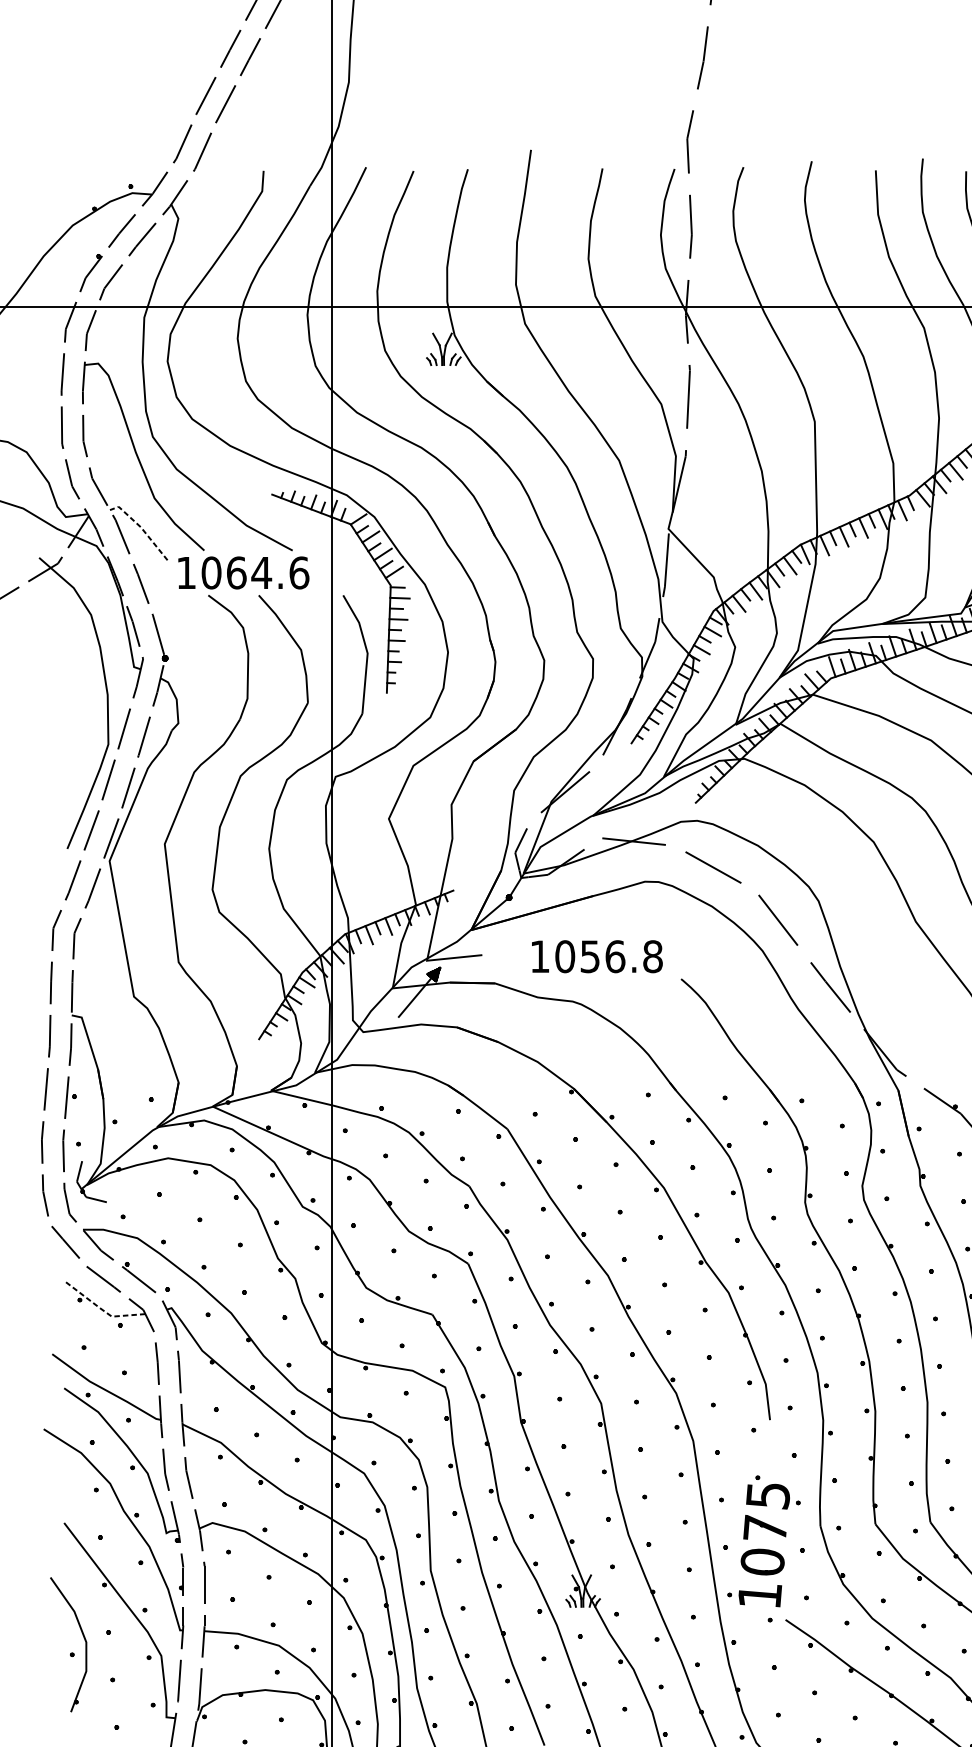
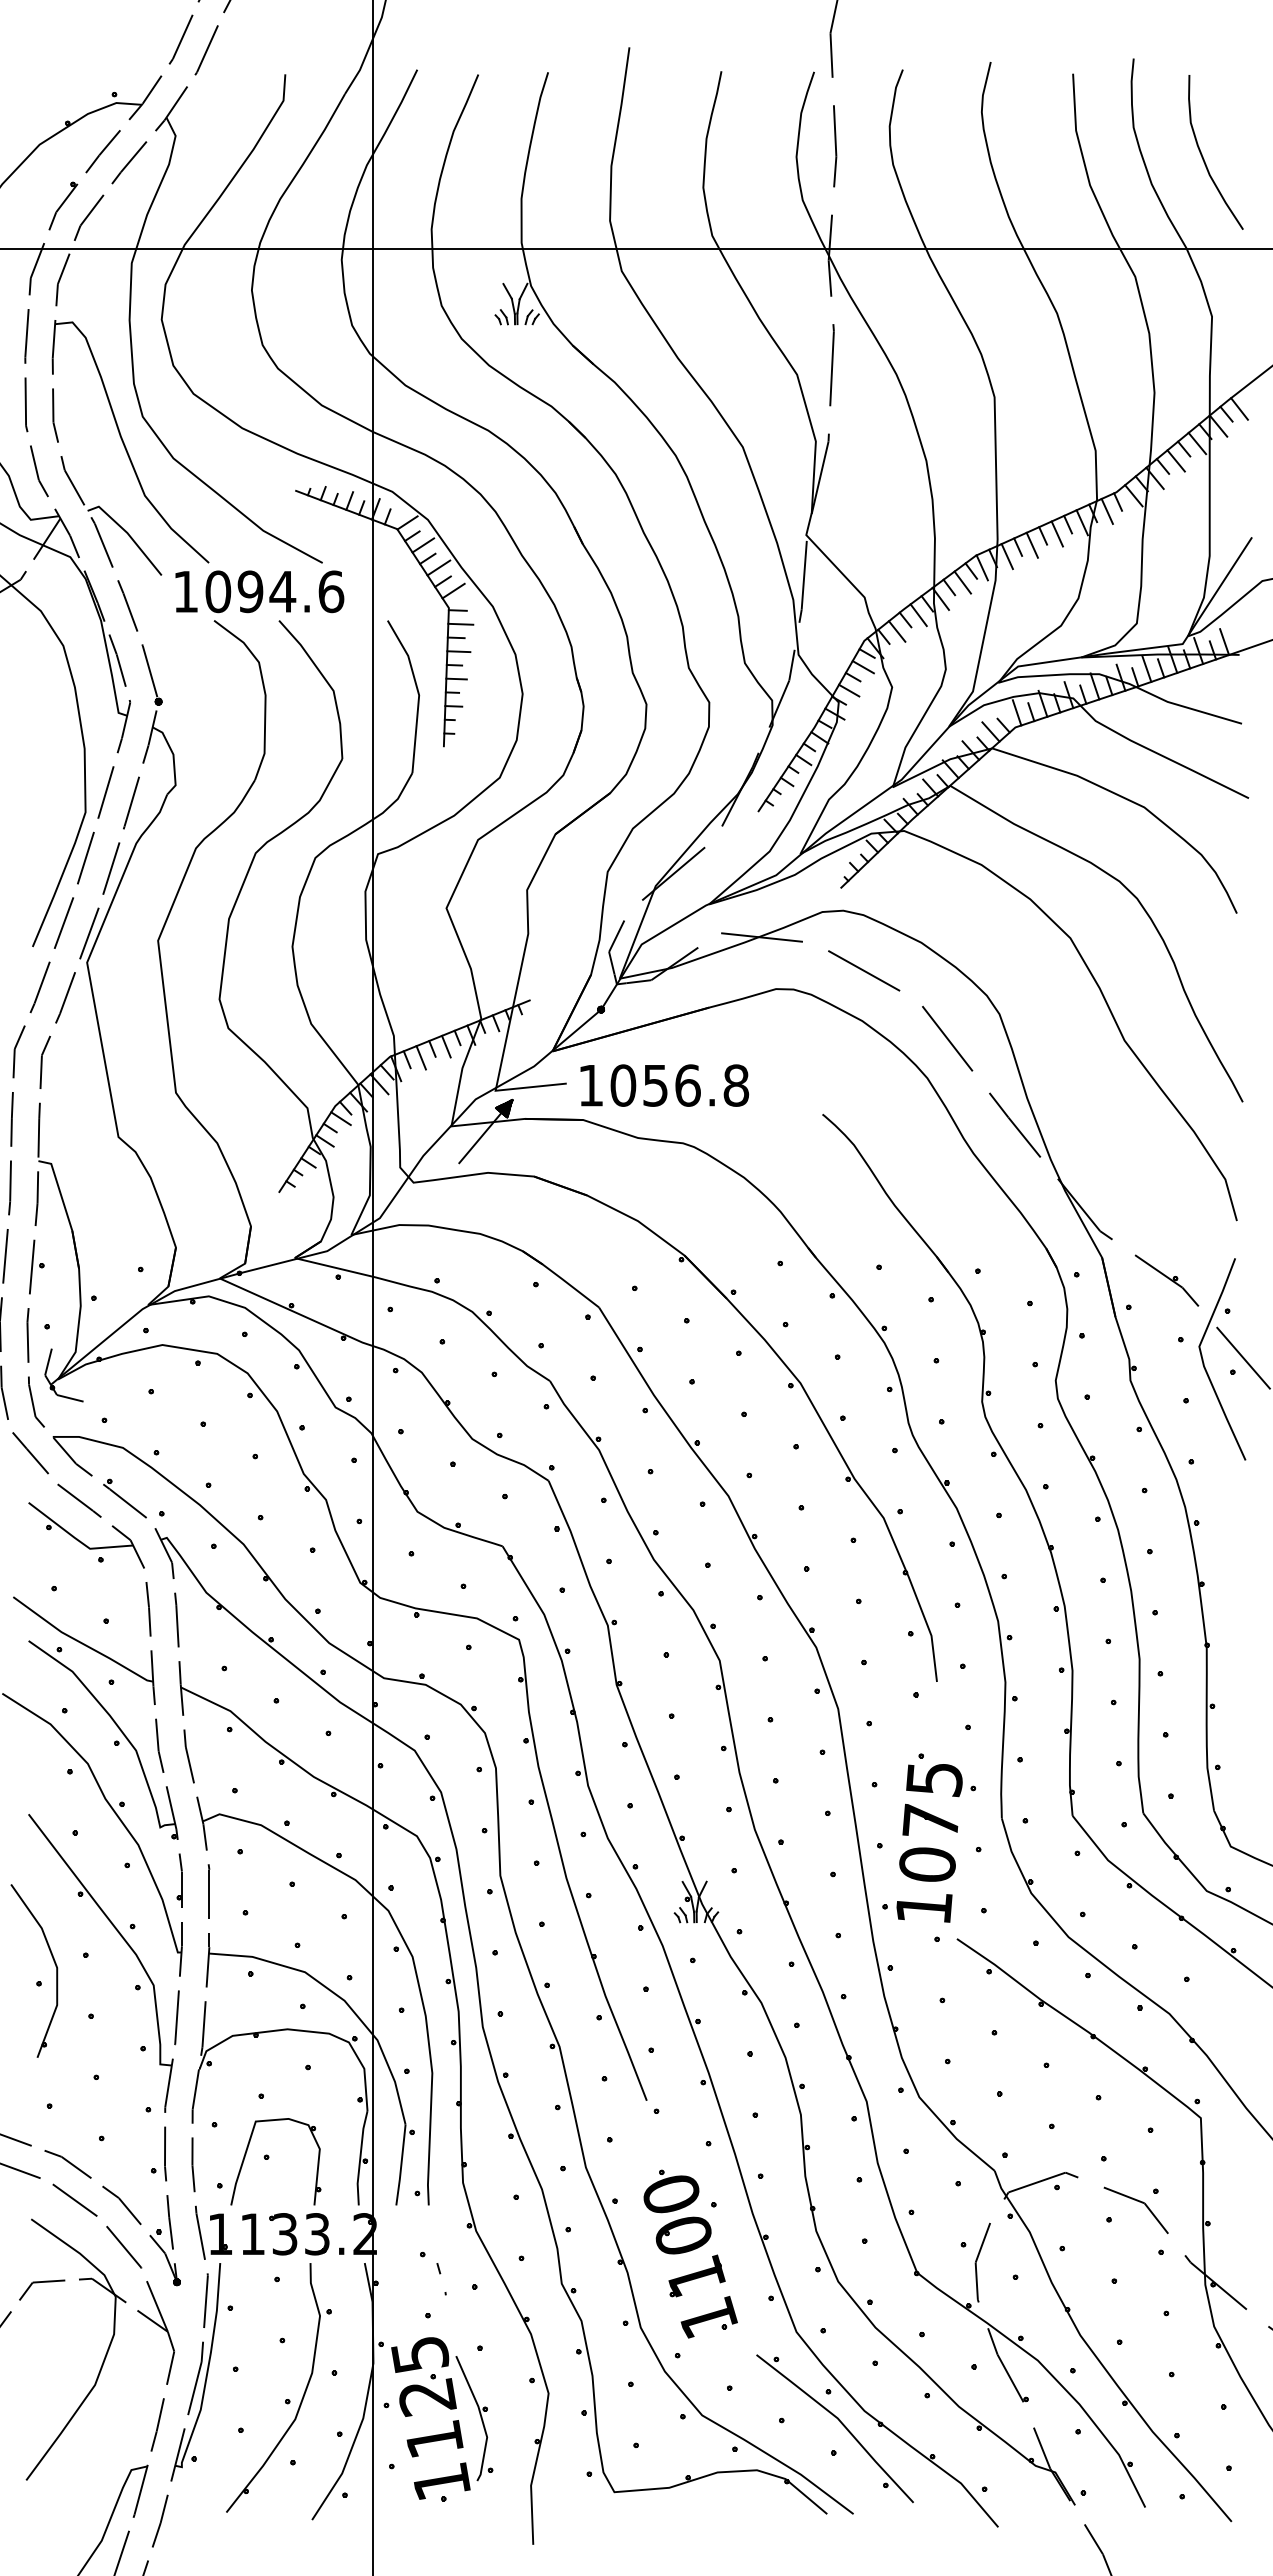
line: (140, 527) -> (127, 533), dashed -> solid
text: (236, 572) -> (250, 591), 1064.6 -> 1094.6
text: (597, 956) -> (664, 1085), moved
line: (101, 1309) -> (76, 1539), dashed -> solid

